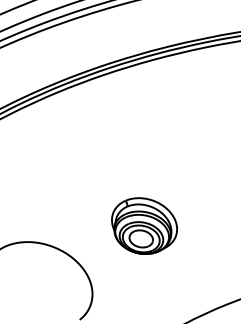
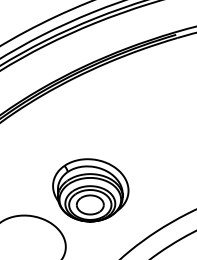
part: (143, 226) -> (90, 190), size x1.67

